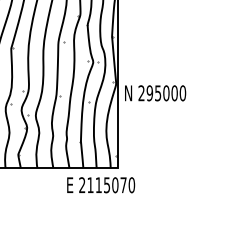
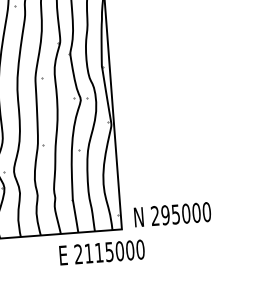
text: (155, 93) -> (172, 214), moved
text: (123, 185) -> (130, 250), 2115070 -> 2115000

